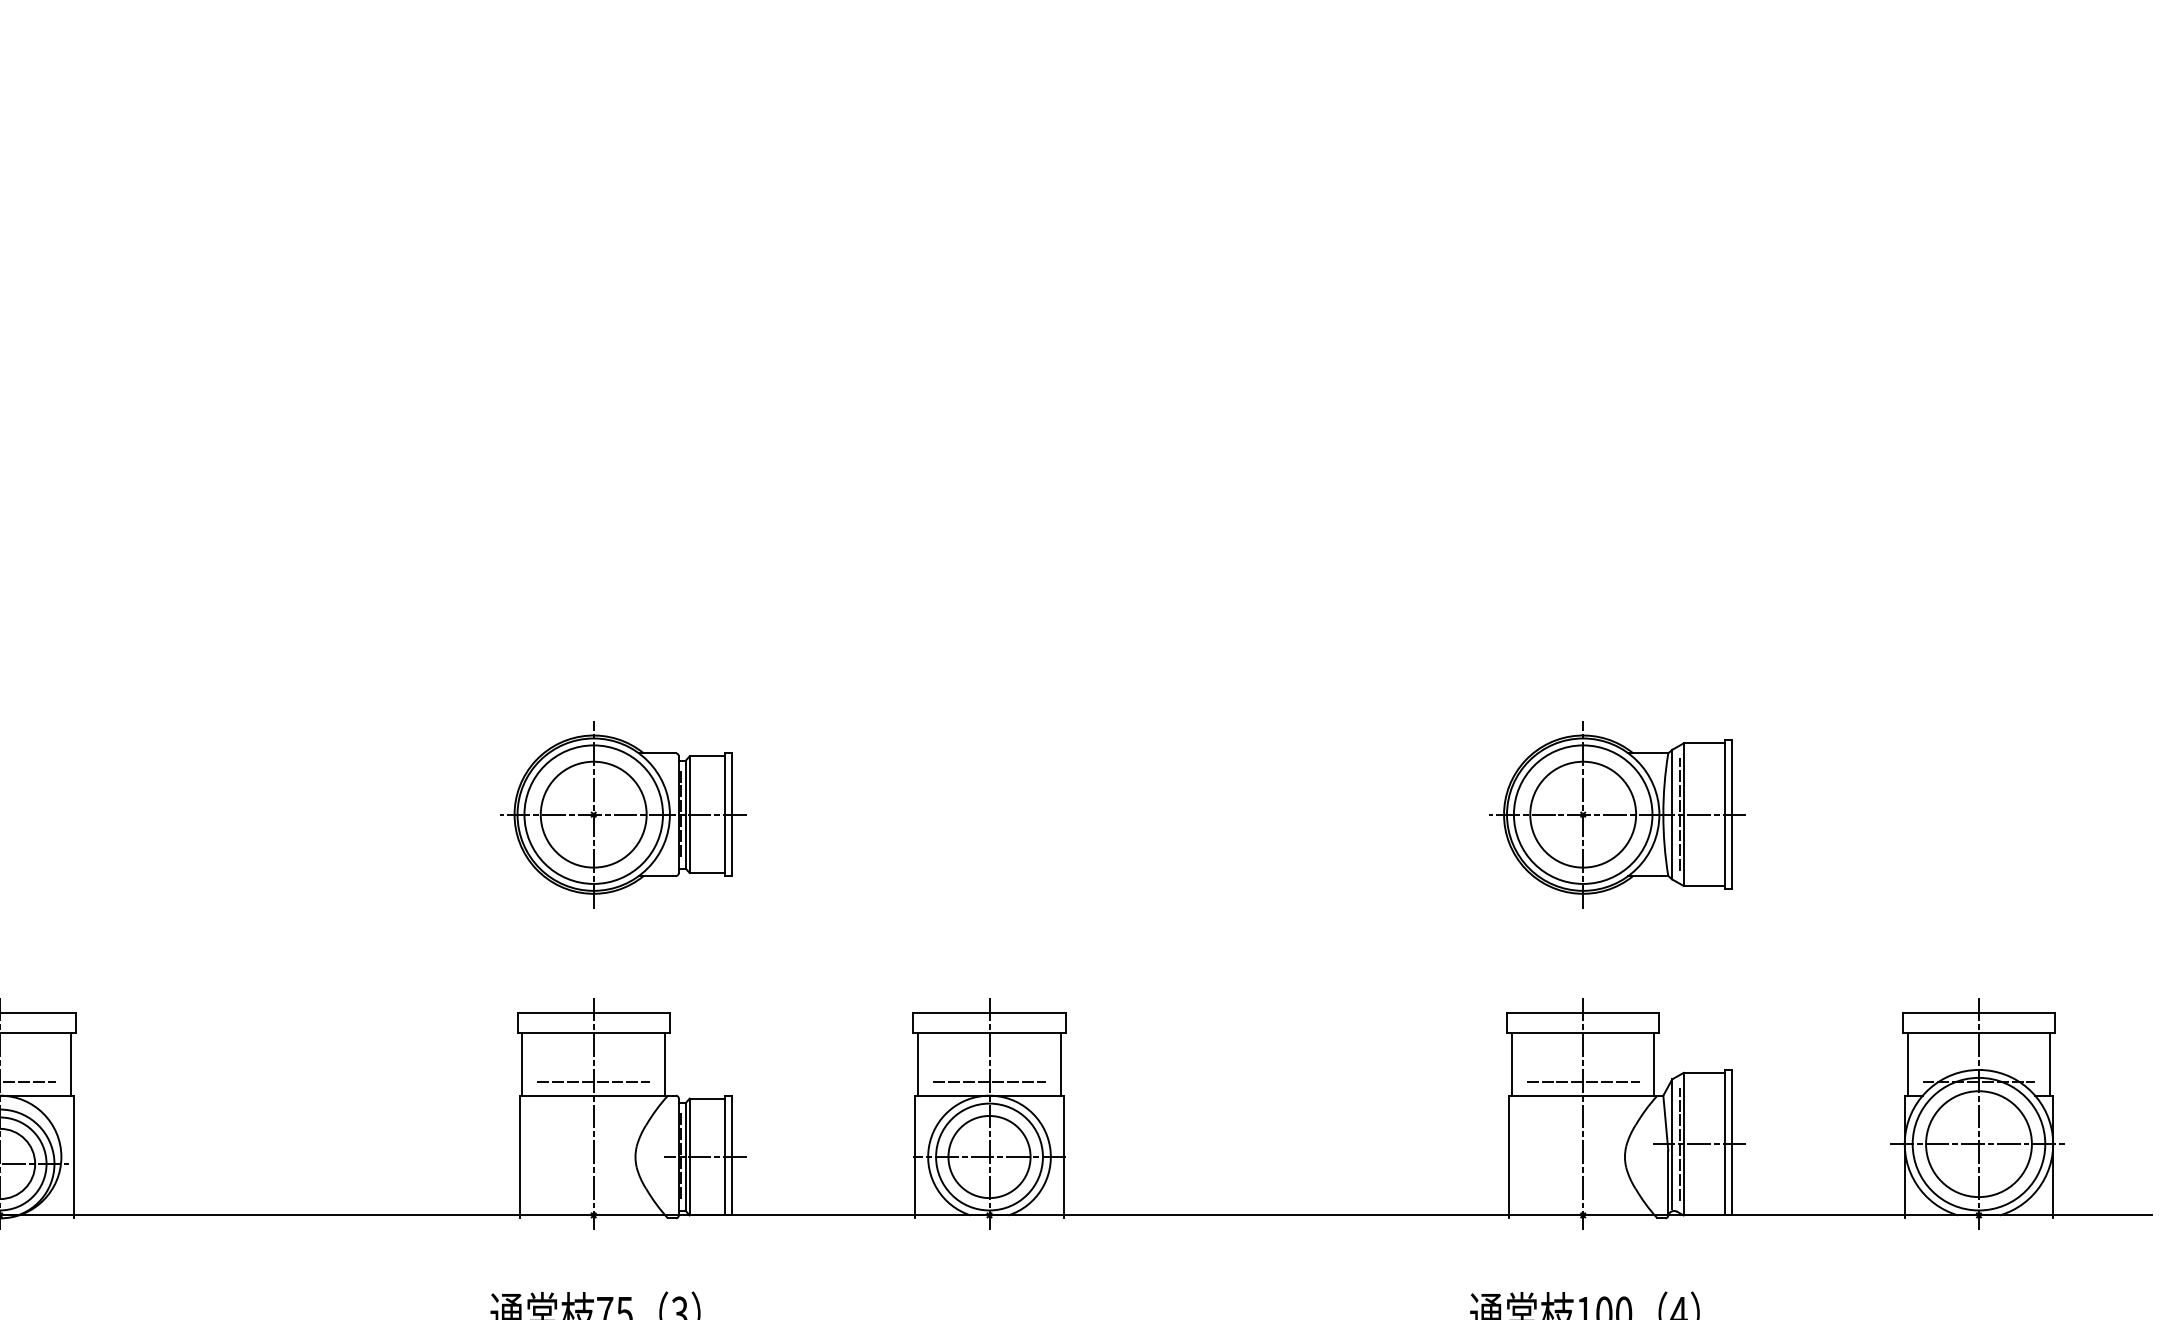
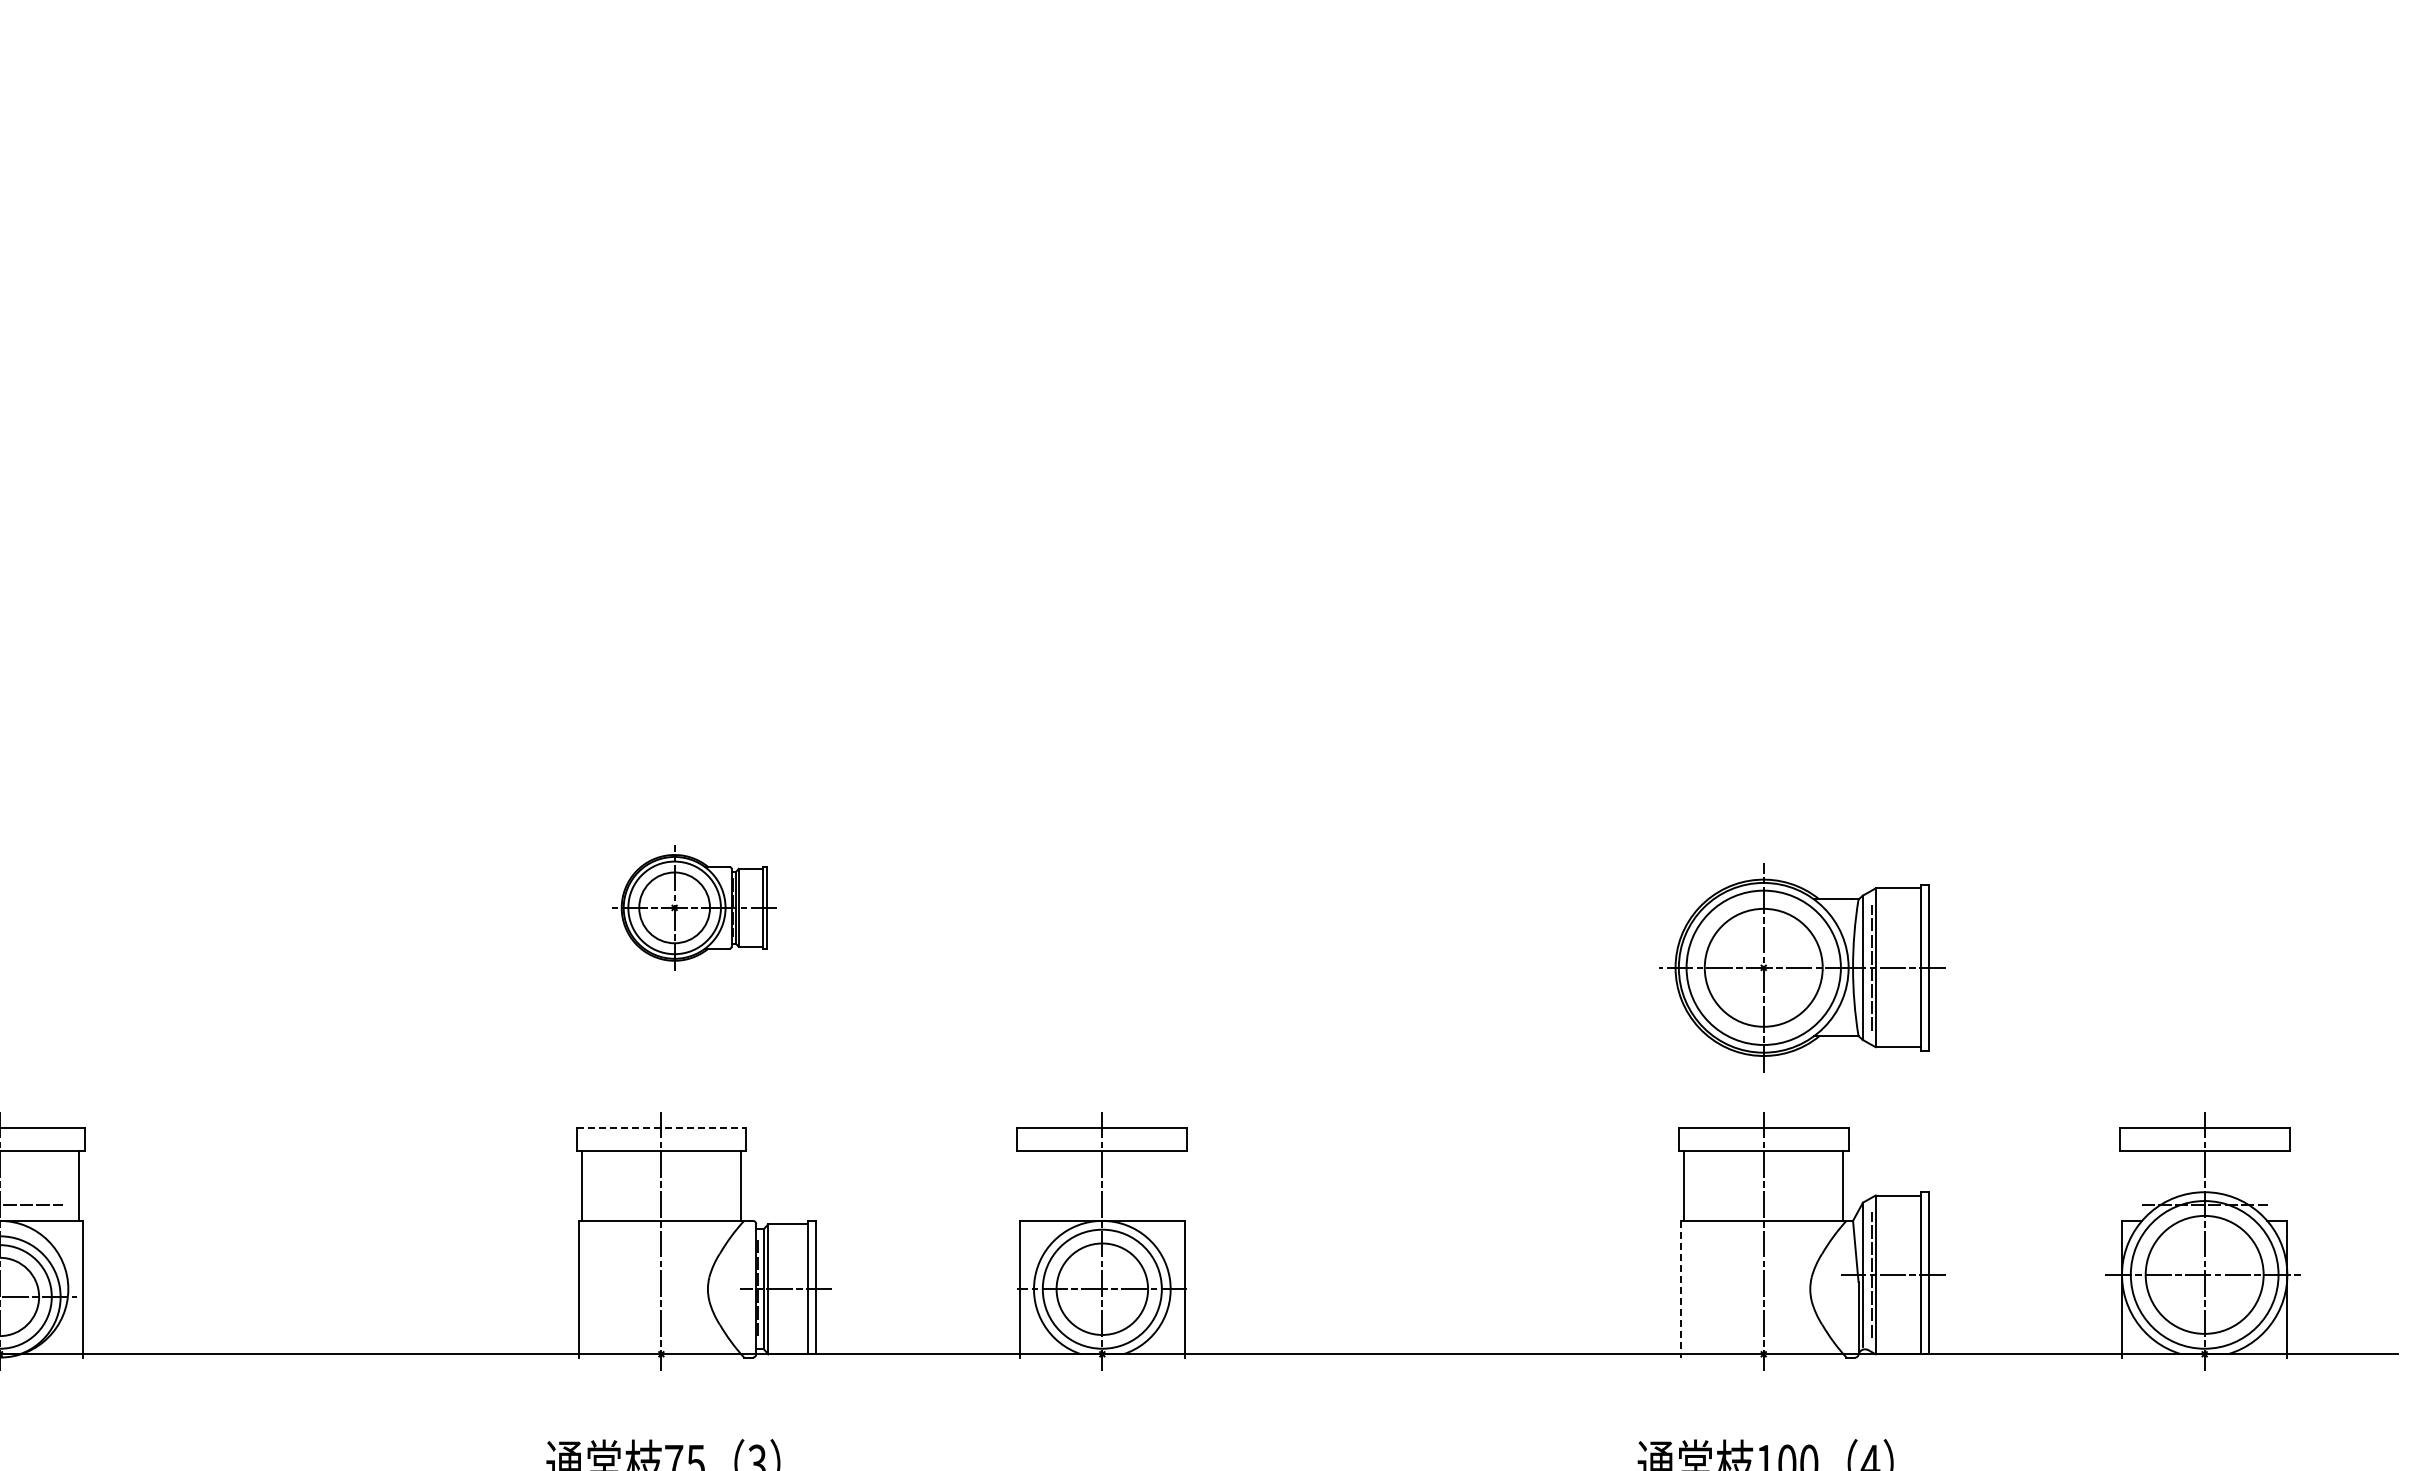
part: (623, 814) -> (694, 907), size x0.6
part: (1617, 814) -> (1802, 967), moved
line: (593, 1012) -> (661, 1128), solid -> dashed
line: (917, 1063) -> (1022, 1185), removed
line: (1060, 1063) -> (1181, 1185), removed
line: (1907, 1063) -> (2125, 1185), removed
line: (2050, 1063) -> (2284, 1185), removed
line: (593, 1081) -> (661, 1205), removed
line: (989, 1081) -> (1102, 1205), removed
line: (1582, 1081) -> (1763, 1205), removed
line: (1509, 1157) -> (1681, 1289), solid -> dashed

